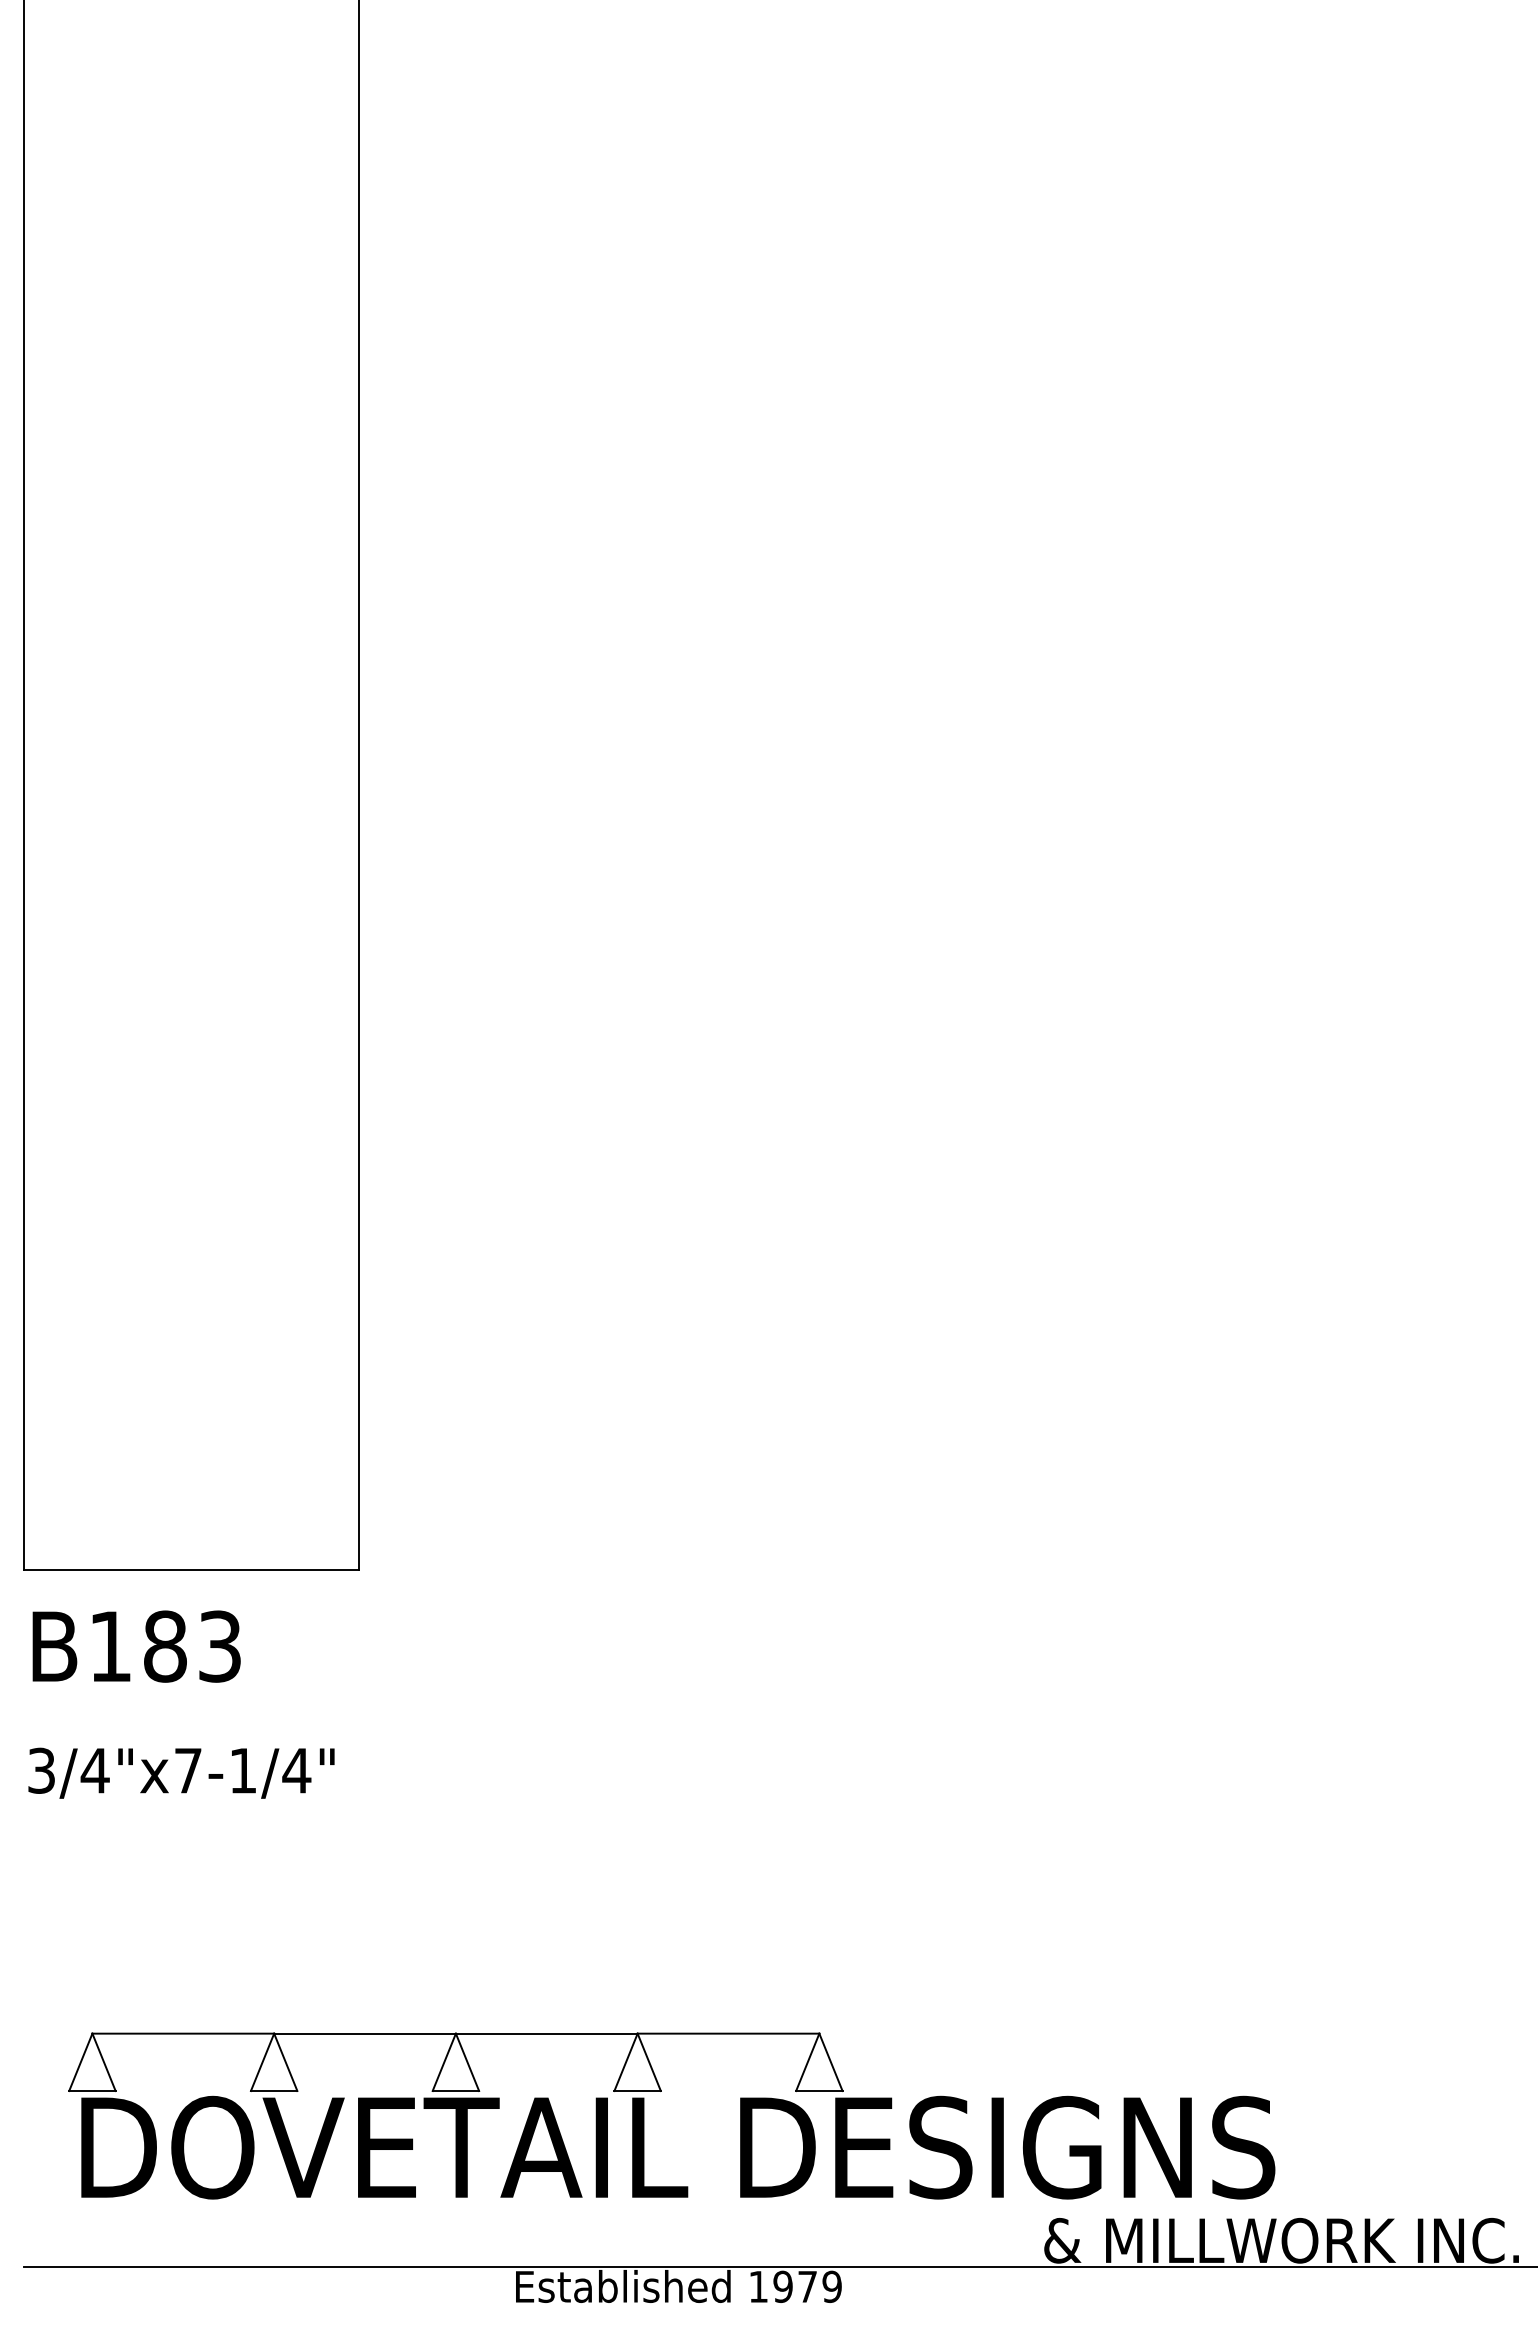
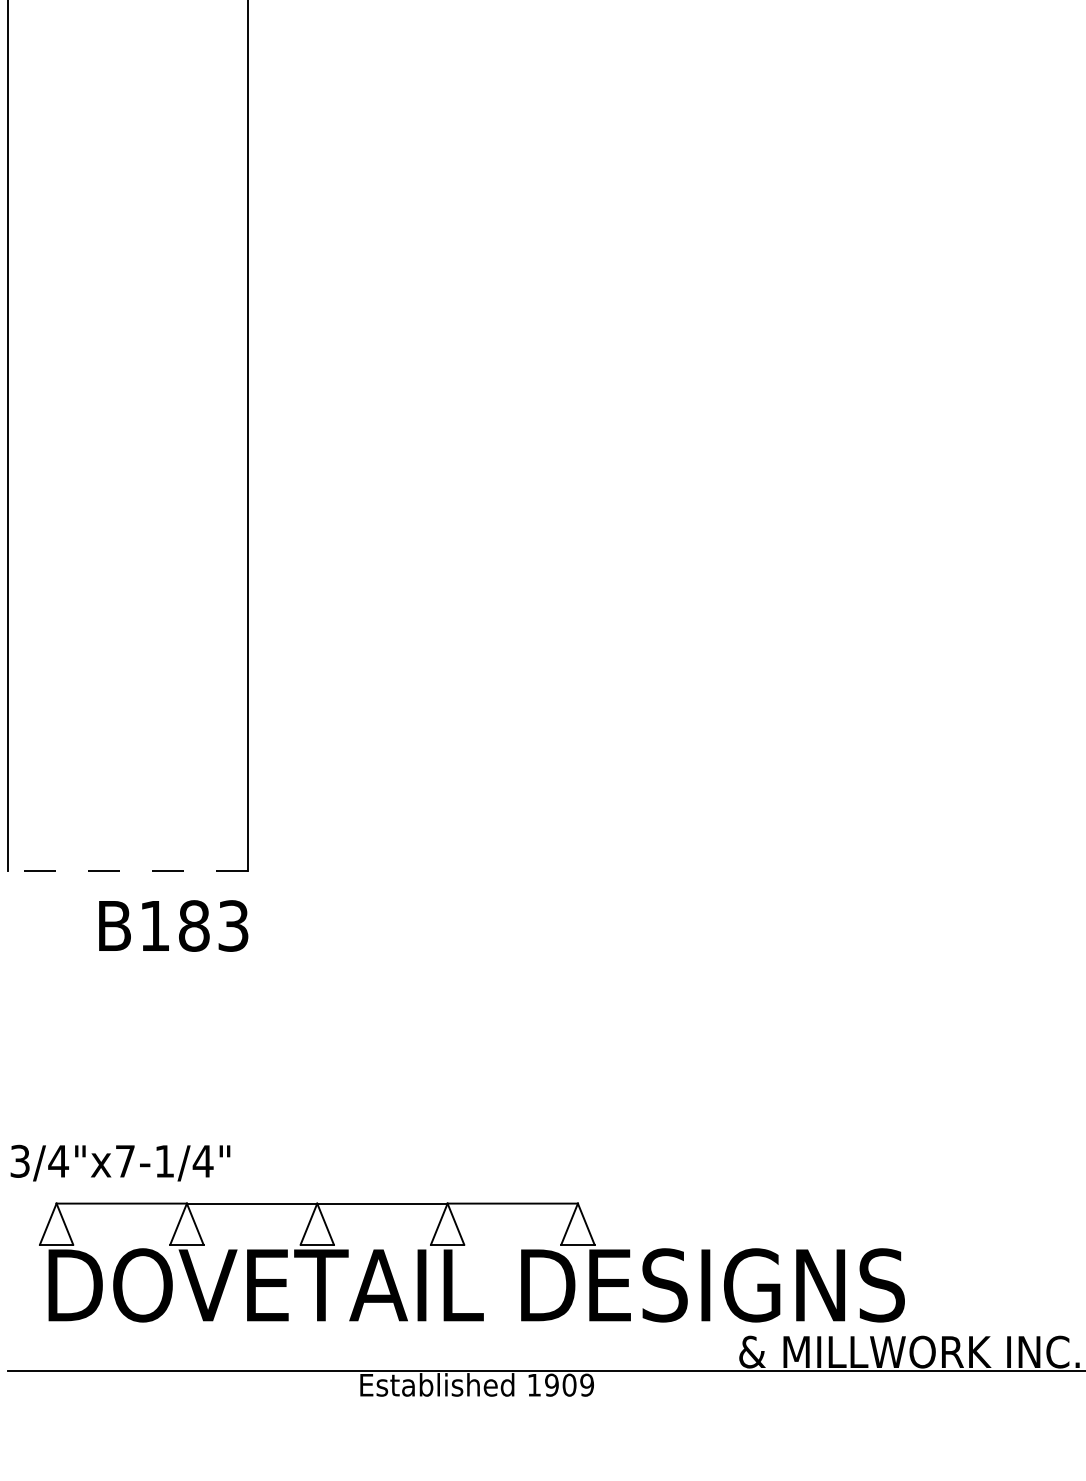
line: (191, 1569) -> (127, 870), solid -> dashed
text: (136, 1646) -> (173, 925), moved
text: (181, 1772) -> (120, 1162), moved
text: (807, 2286) -> (569, 1384), 1979 -> 1909

